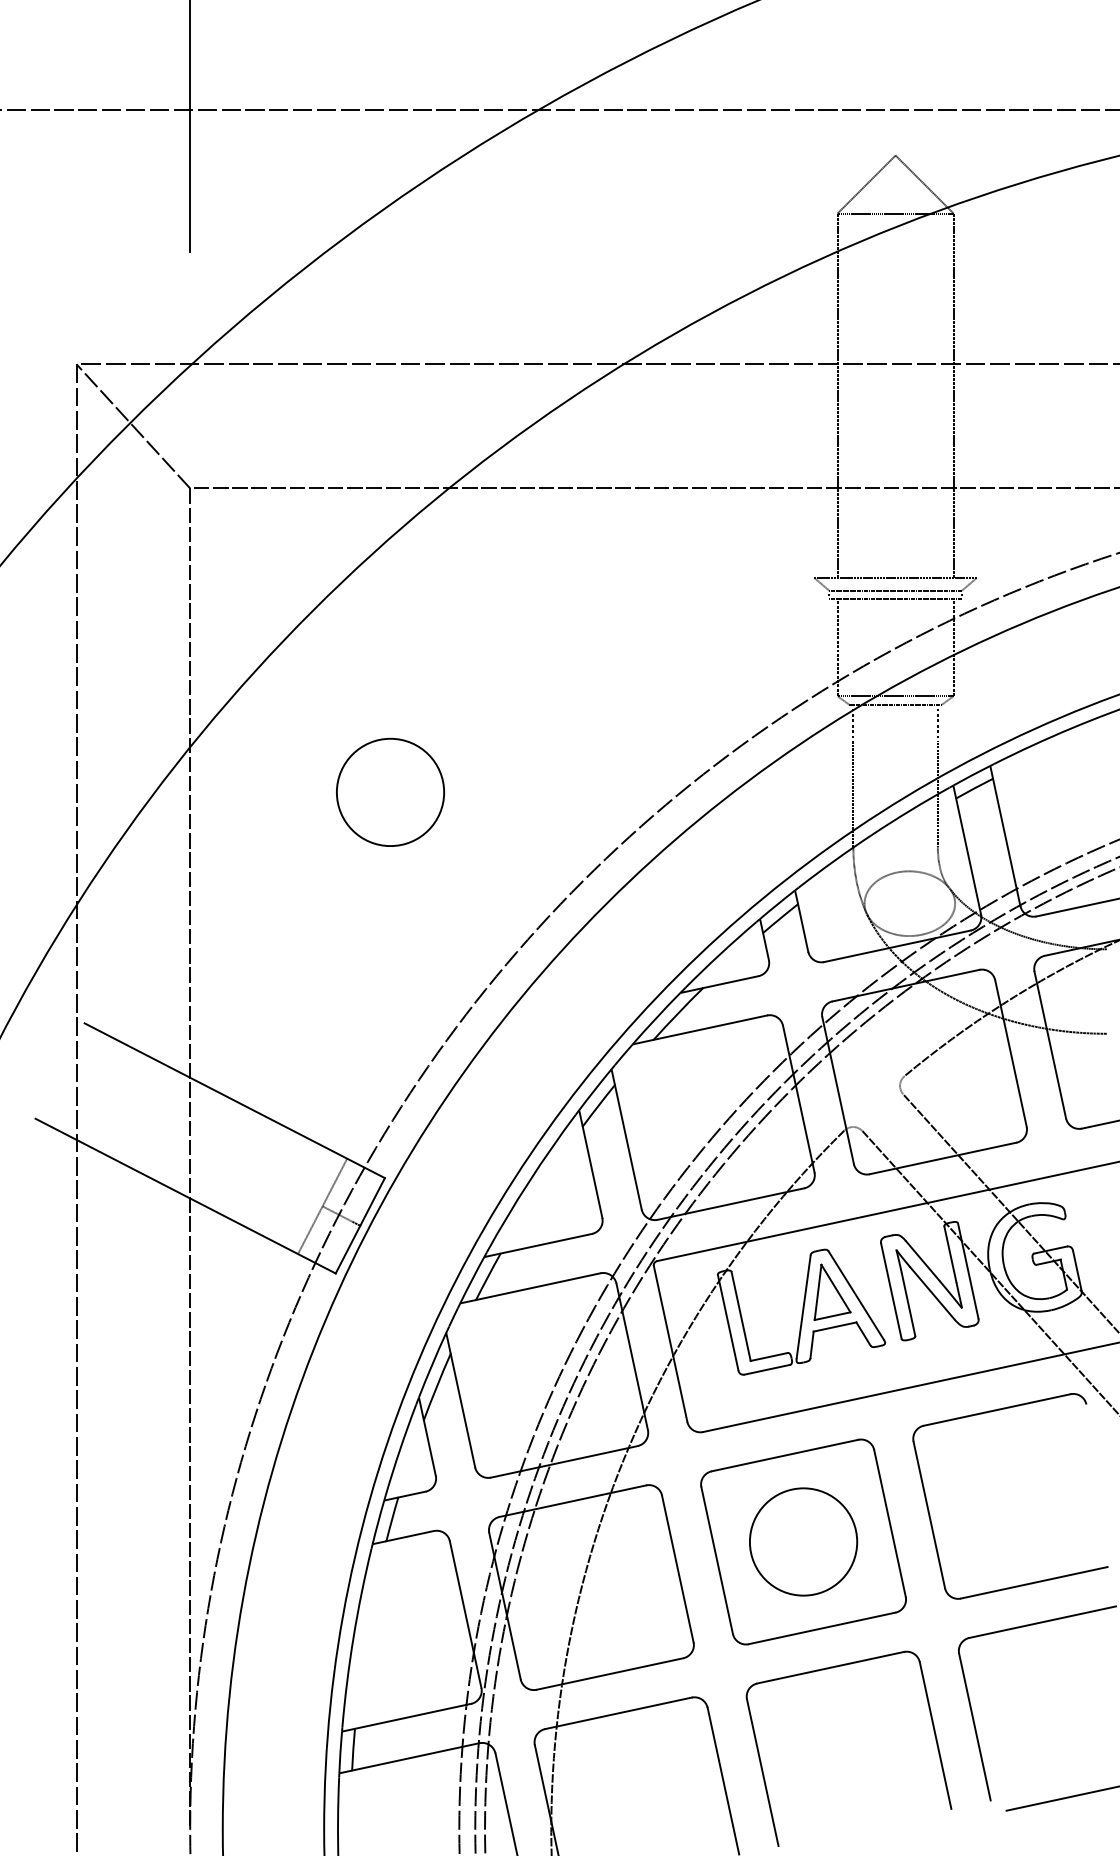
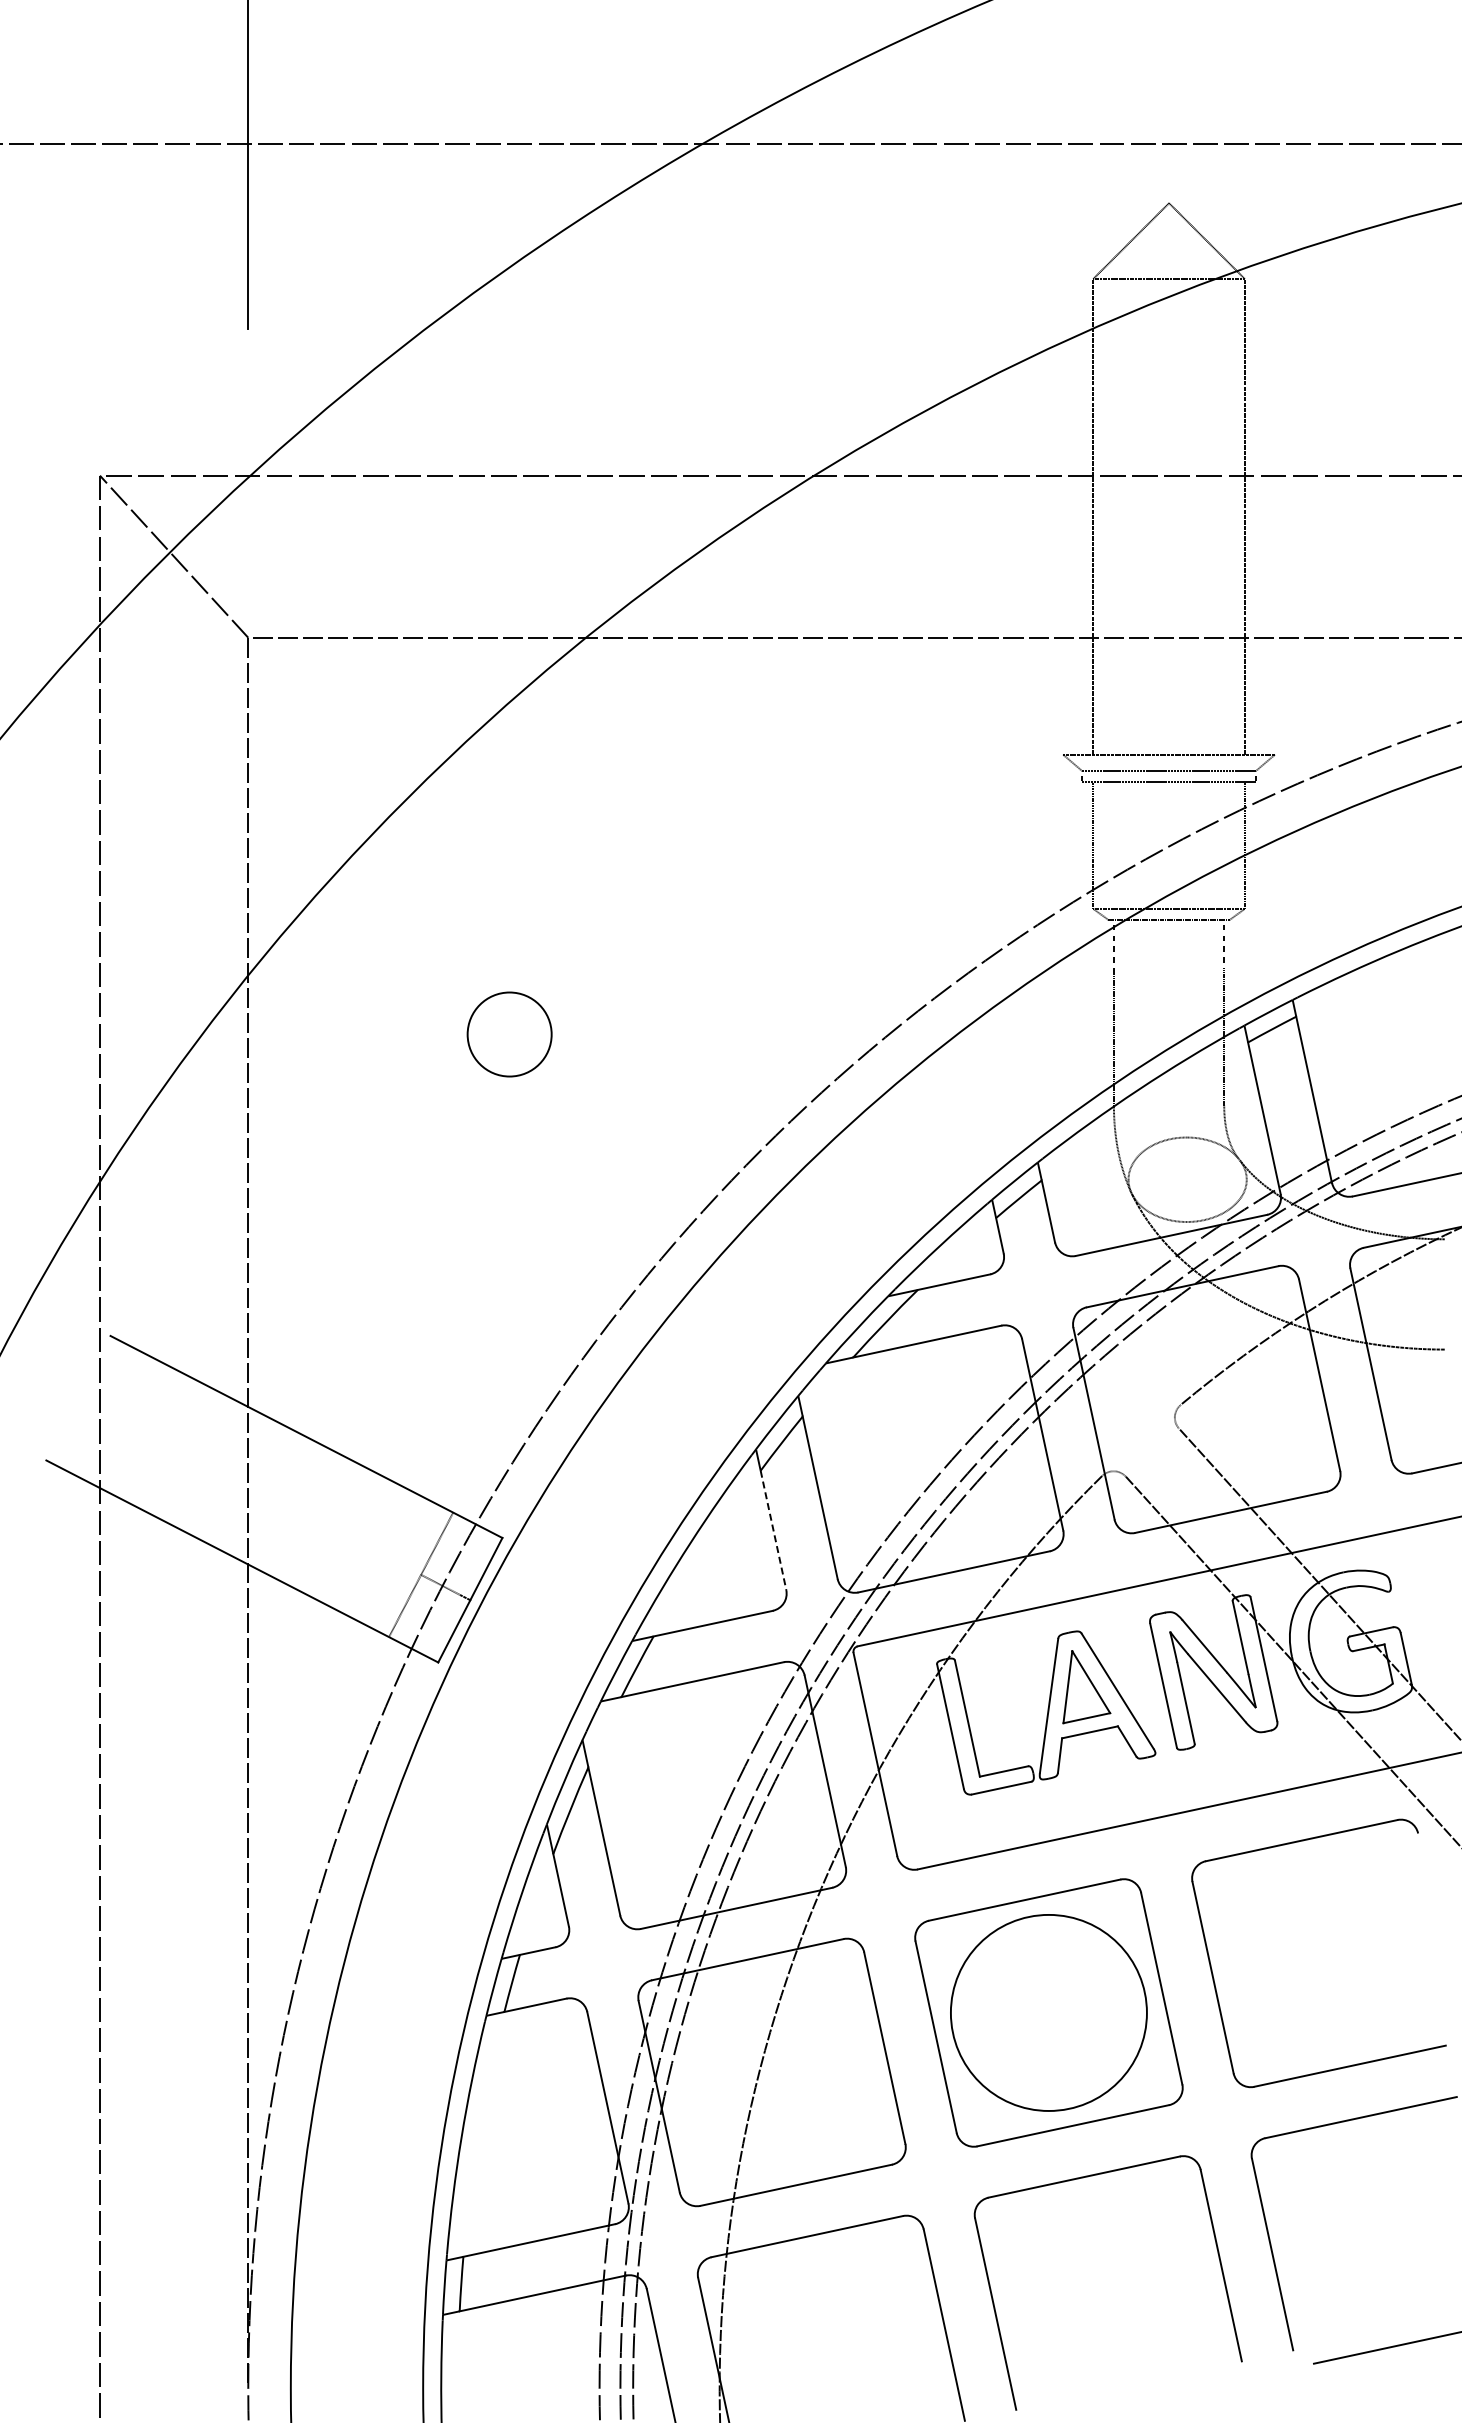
circle: (390, 792) -> (509, 1034), size x0.6
line: (592, 1172) -> (773, 1530), solid -> dashed
circle: (803, 1541) -> (1048, 2012), size x1.4

